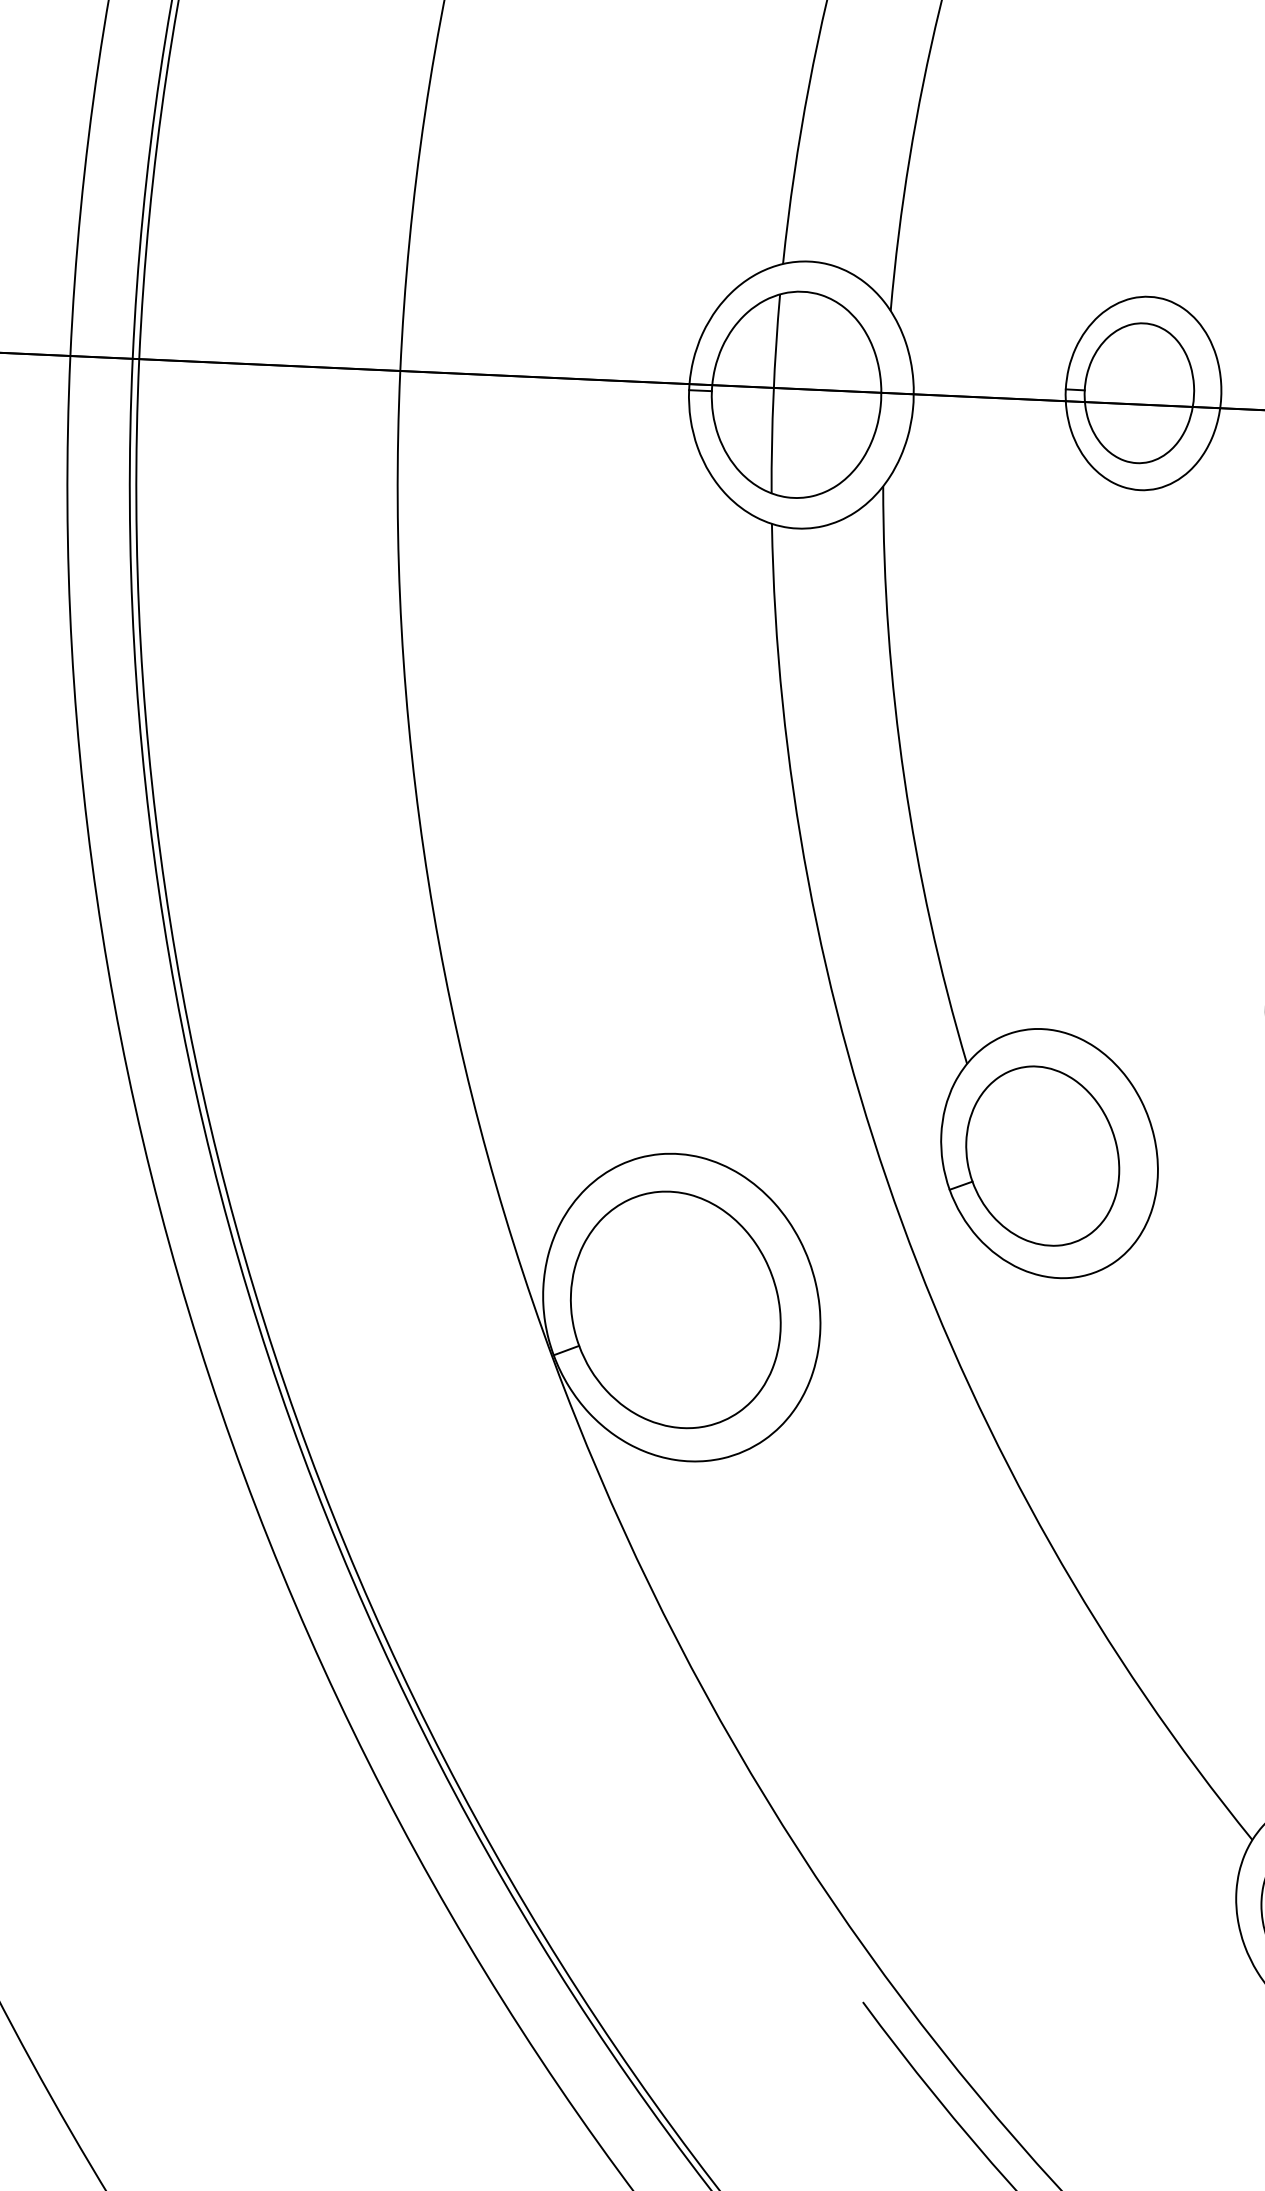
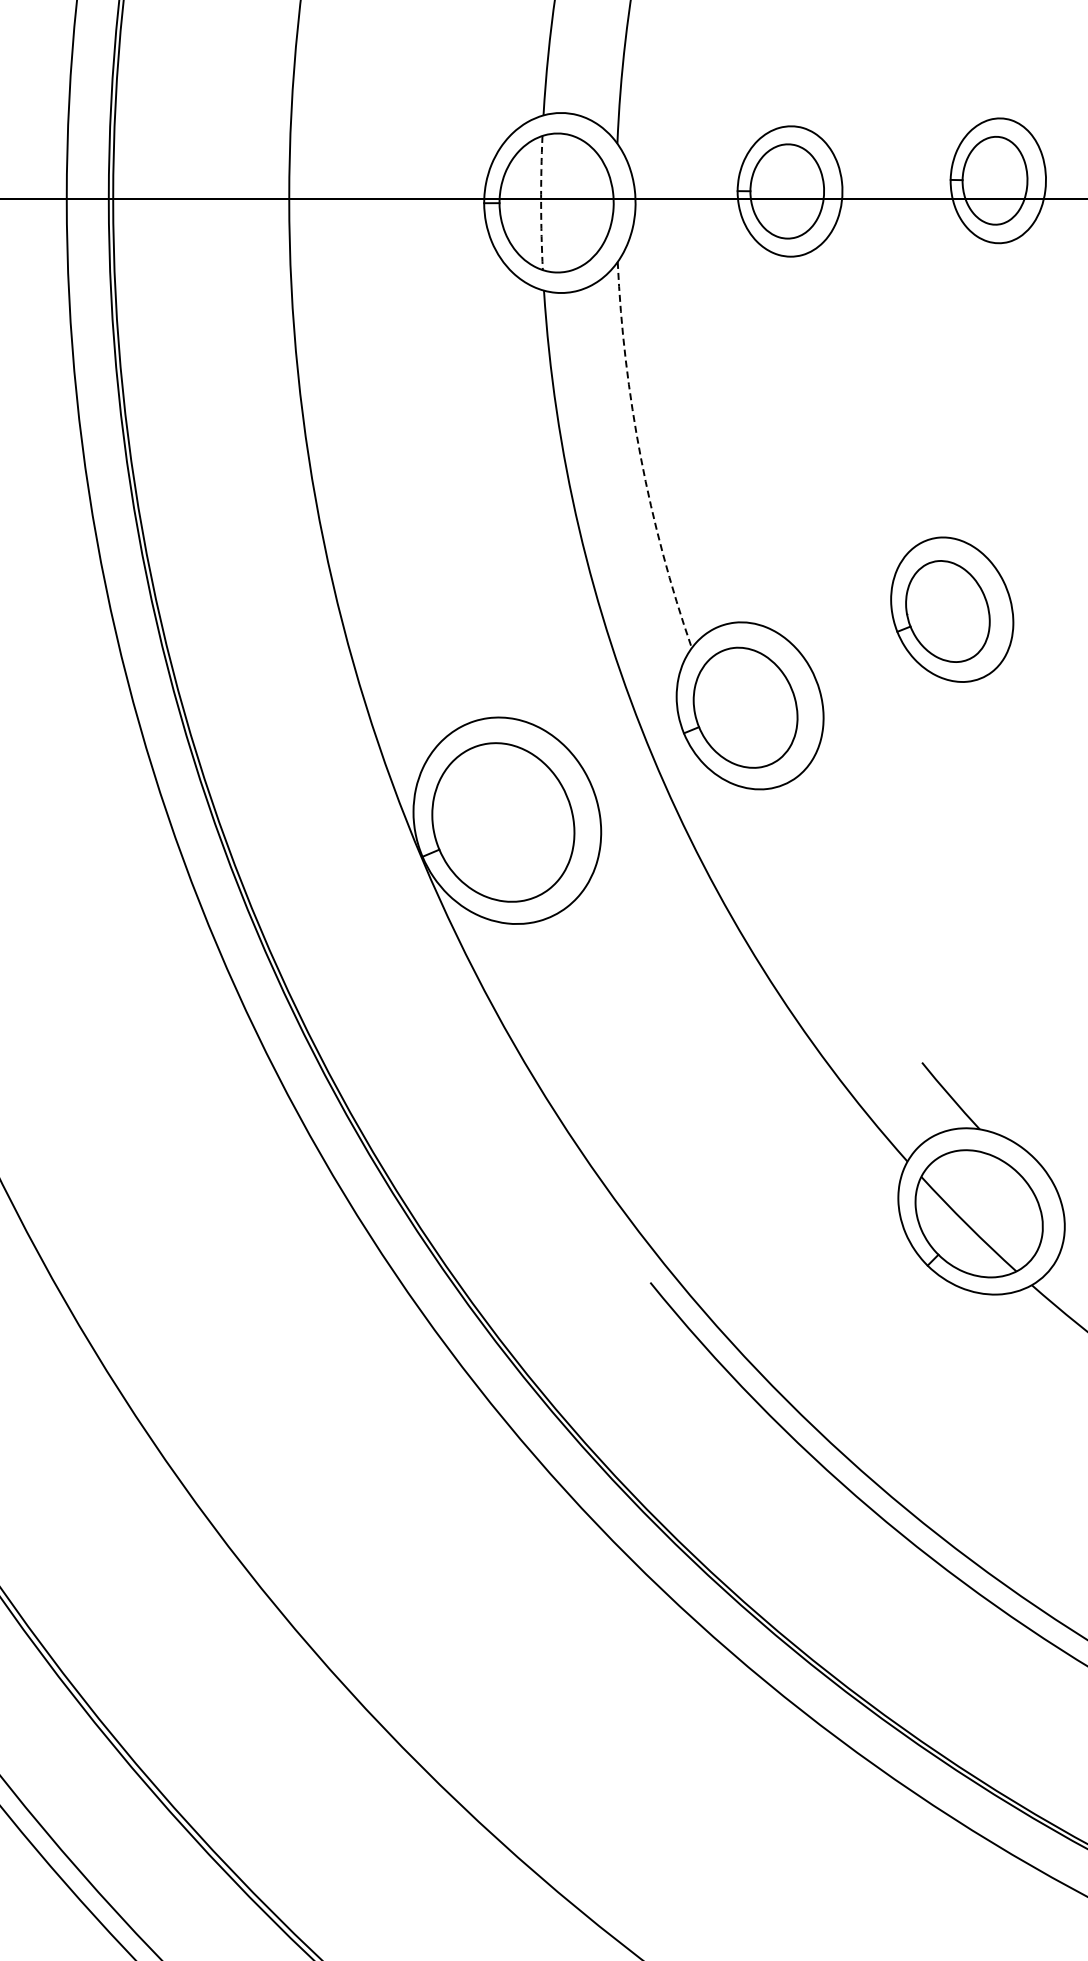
arc: (774, 394) -> (541, 203), solid -> dashed
arc: (903, 777) -> (640, 457), solid -> dashed

